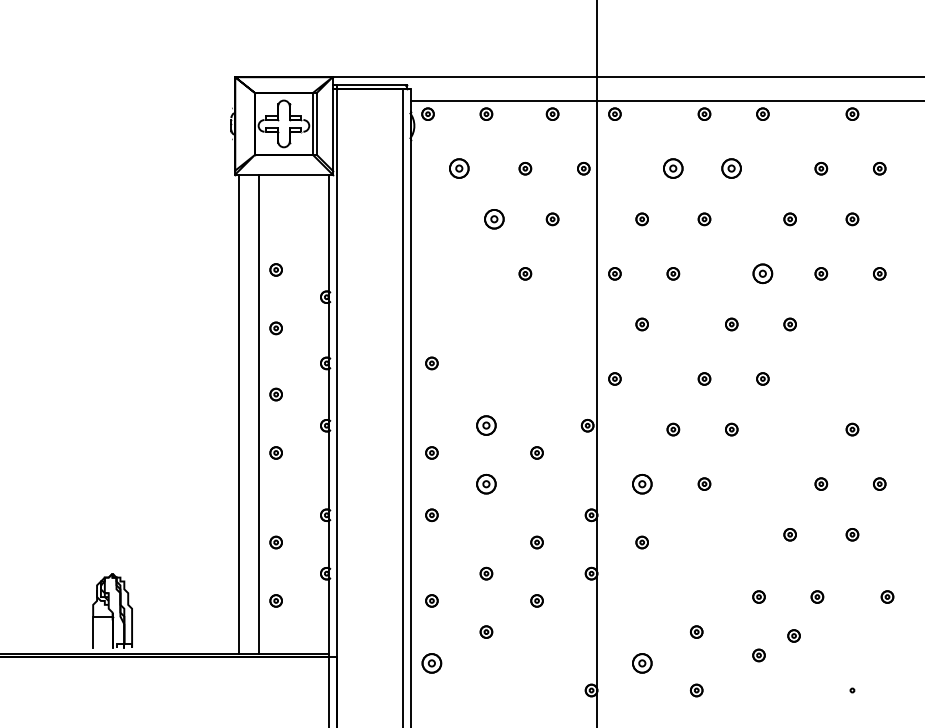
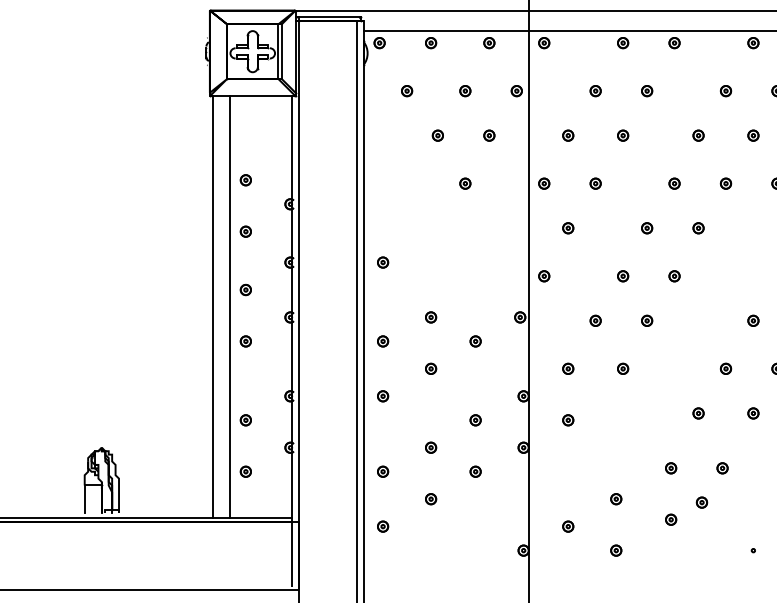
part: (458, 168) -> (406, 90), size x0.62
part: (673, 168) -> (595, 90), size x0.62
part: (731, 168) -> (646, 90), size x0.62
part: (493, 219) -> (437, 135), size x0.62
part: (762, 273) -> (674, 183), size x0.62
part: (486, 425) -> (431, 317), size x0.62
part: (486, 483) -> (431, 368), size x0.62
part: (641, 483) -> (567, 368), size x0.62
part: (431, 662) -> (382, 525), size x0.62
part: (641, 662) -> (567, 525), size x0.62

